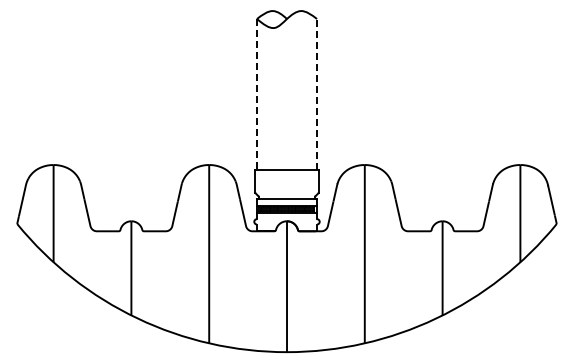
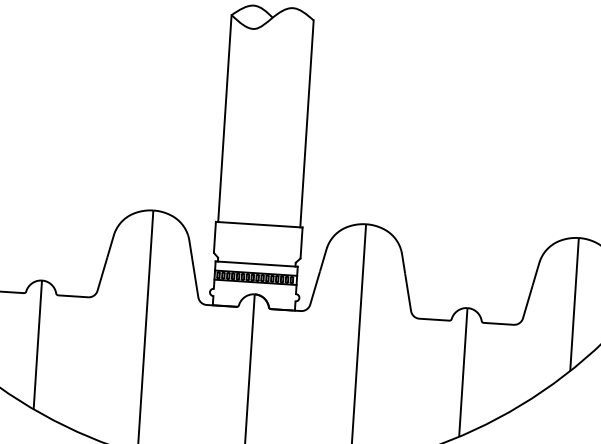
line: (256, 94) -> (224, 118), dashed -> solid
line: (317, 94) -> (307, 123), dashed -> solid

